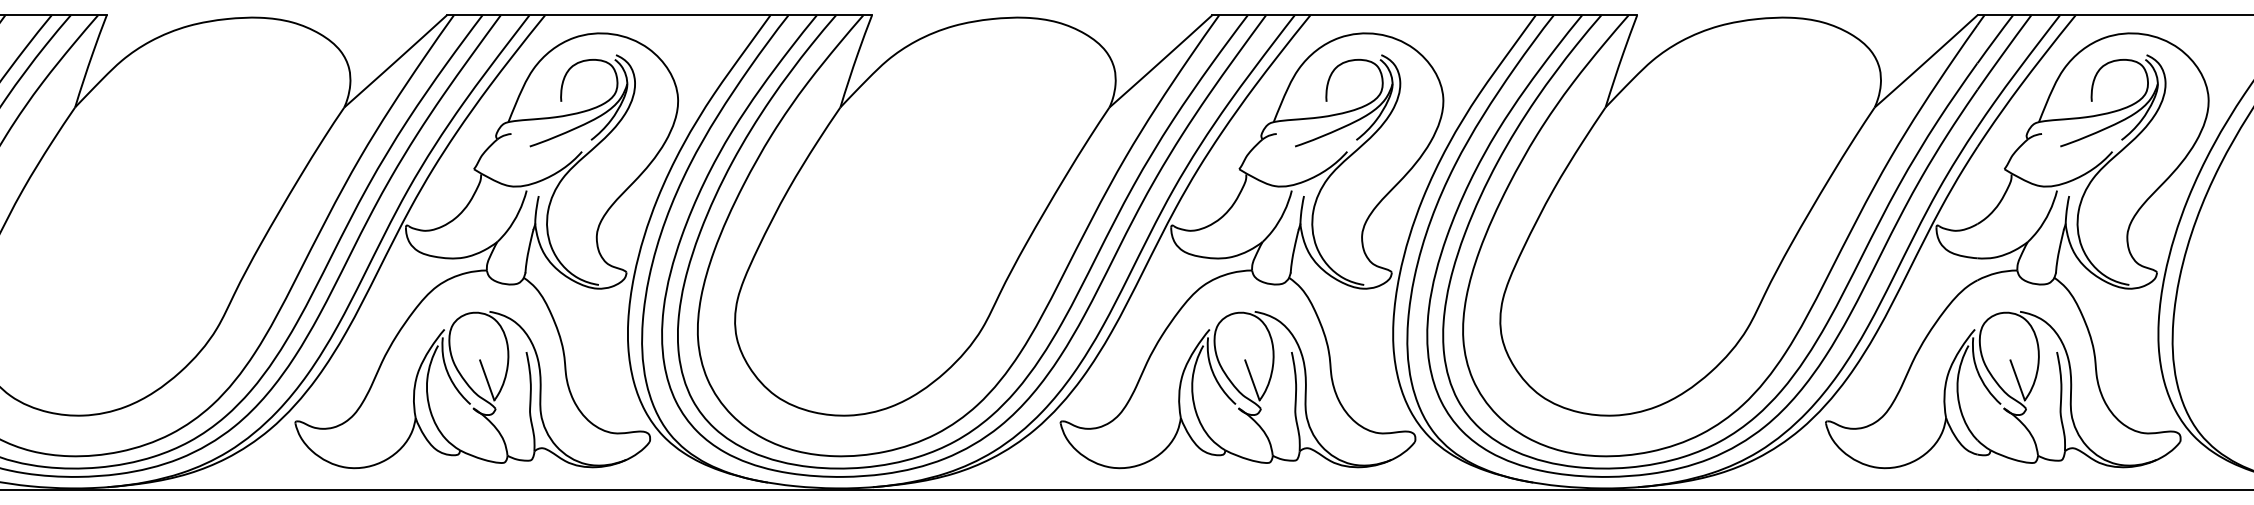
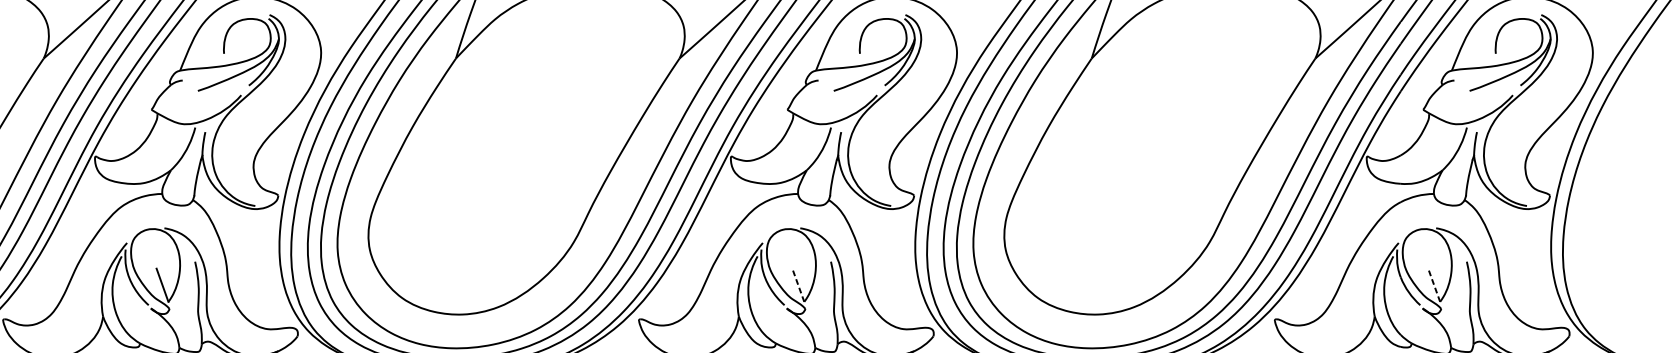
line: (1252, 379) -> (798, 284), solid -> dashed
line: (2017, 379) -> (1434, 284), solid -> dashed

